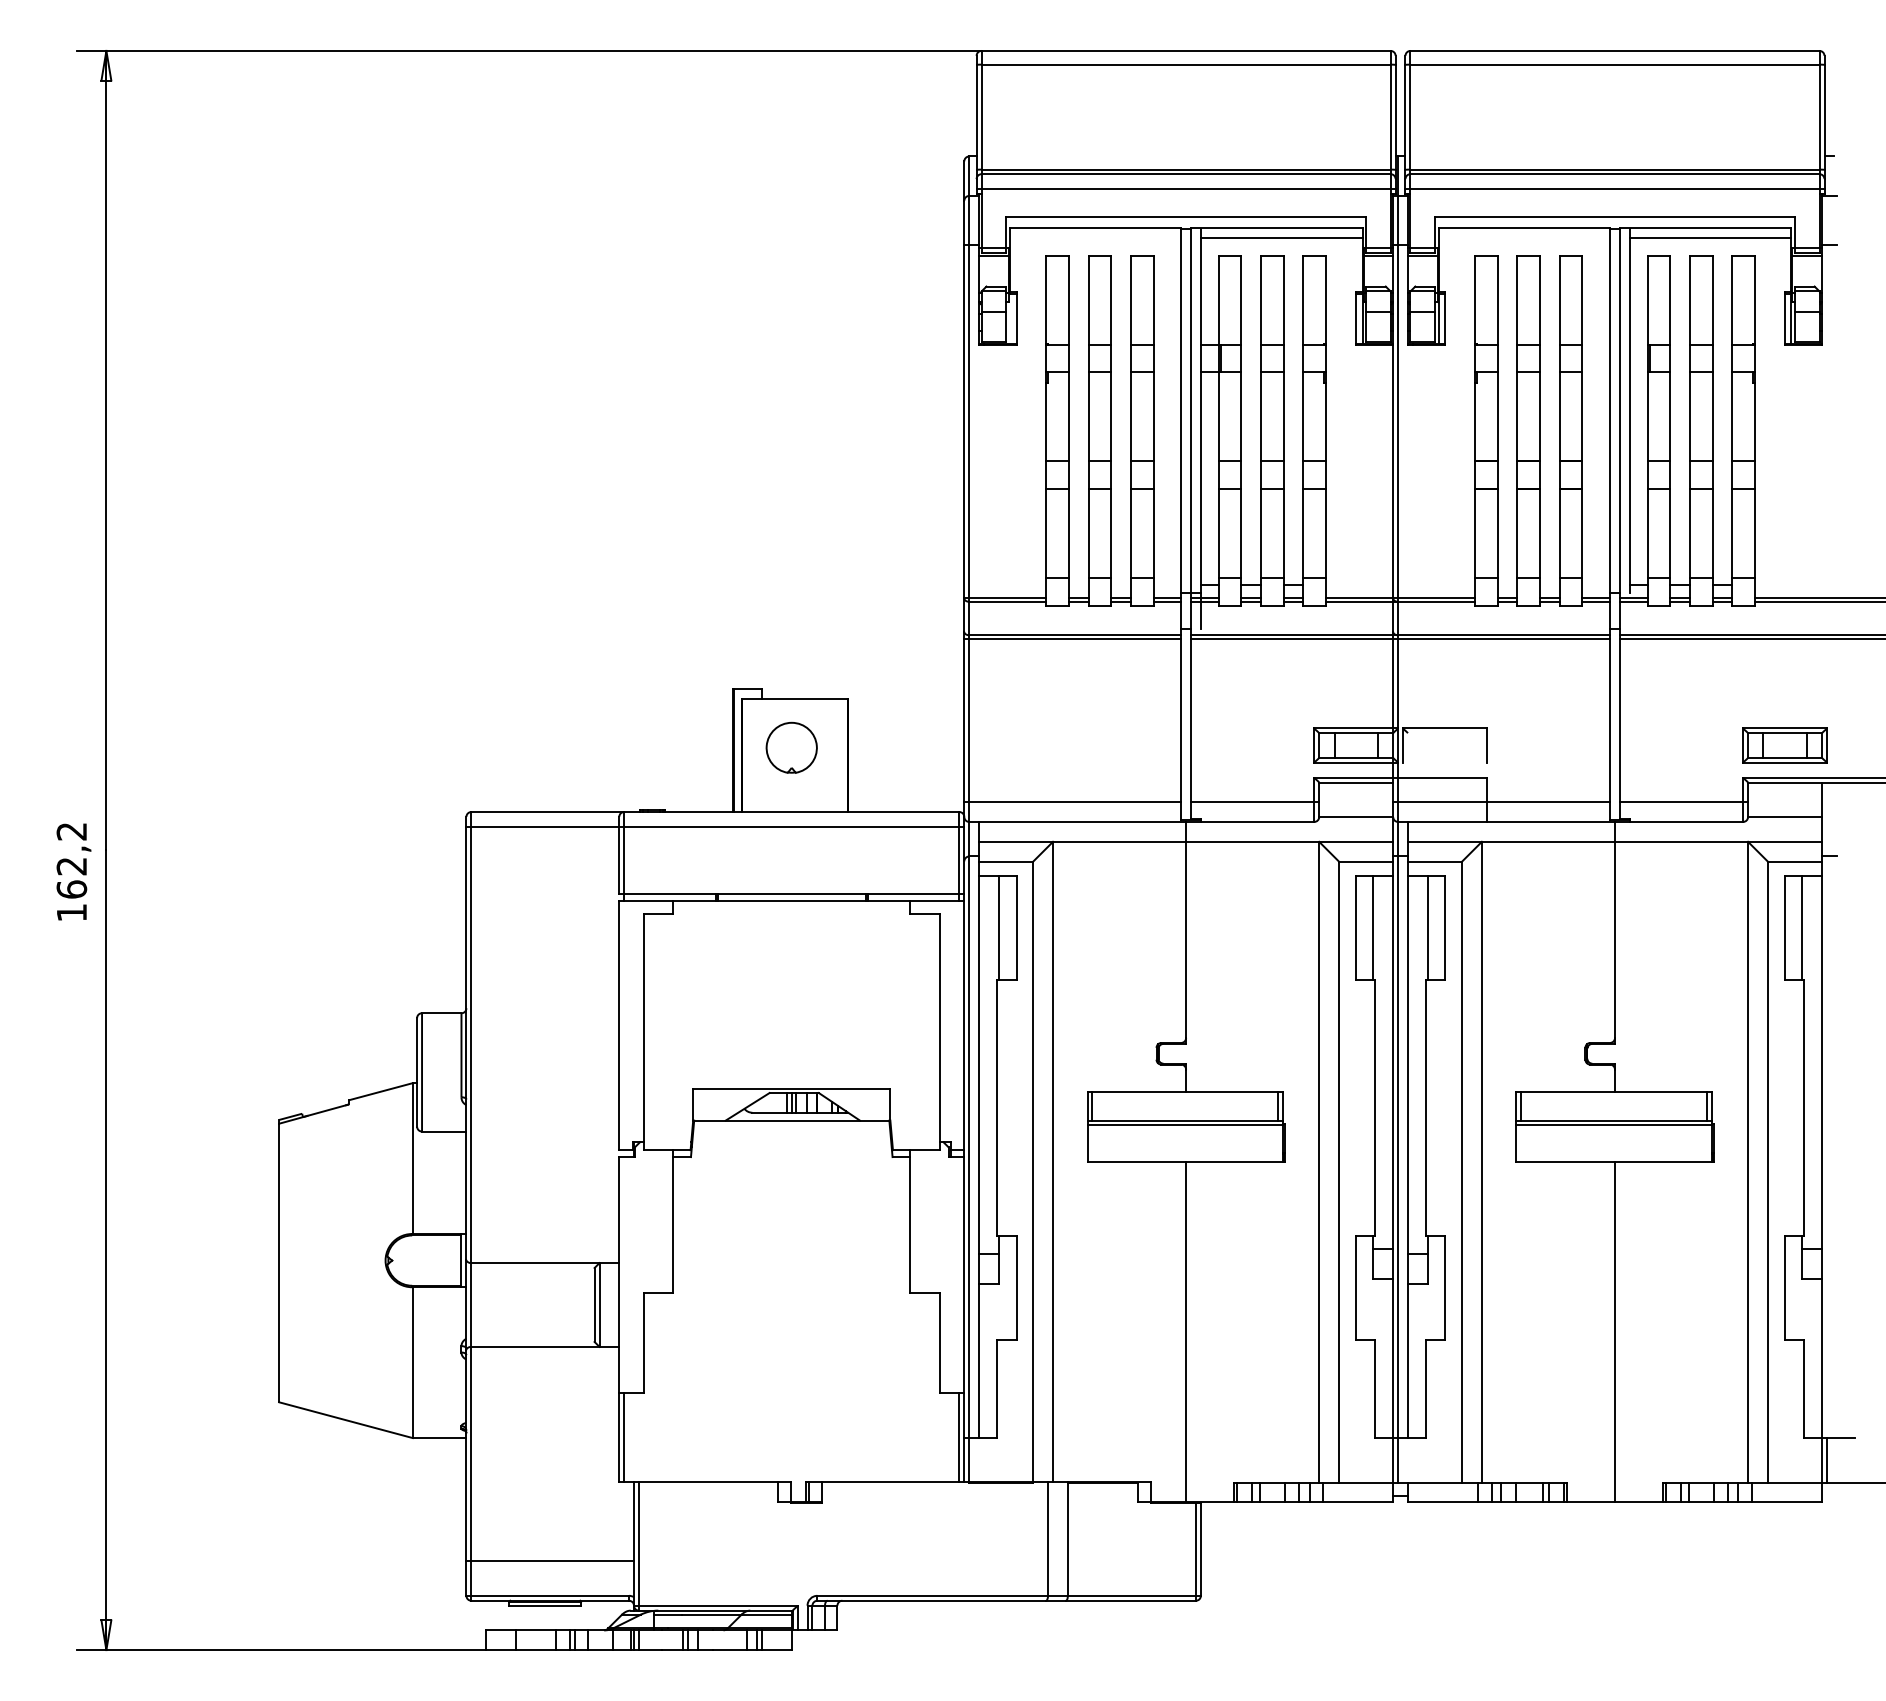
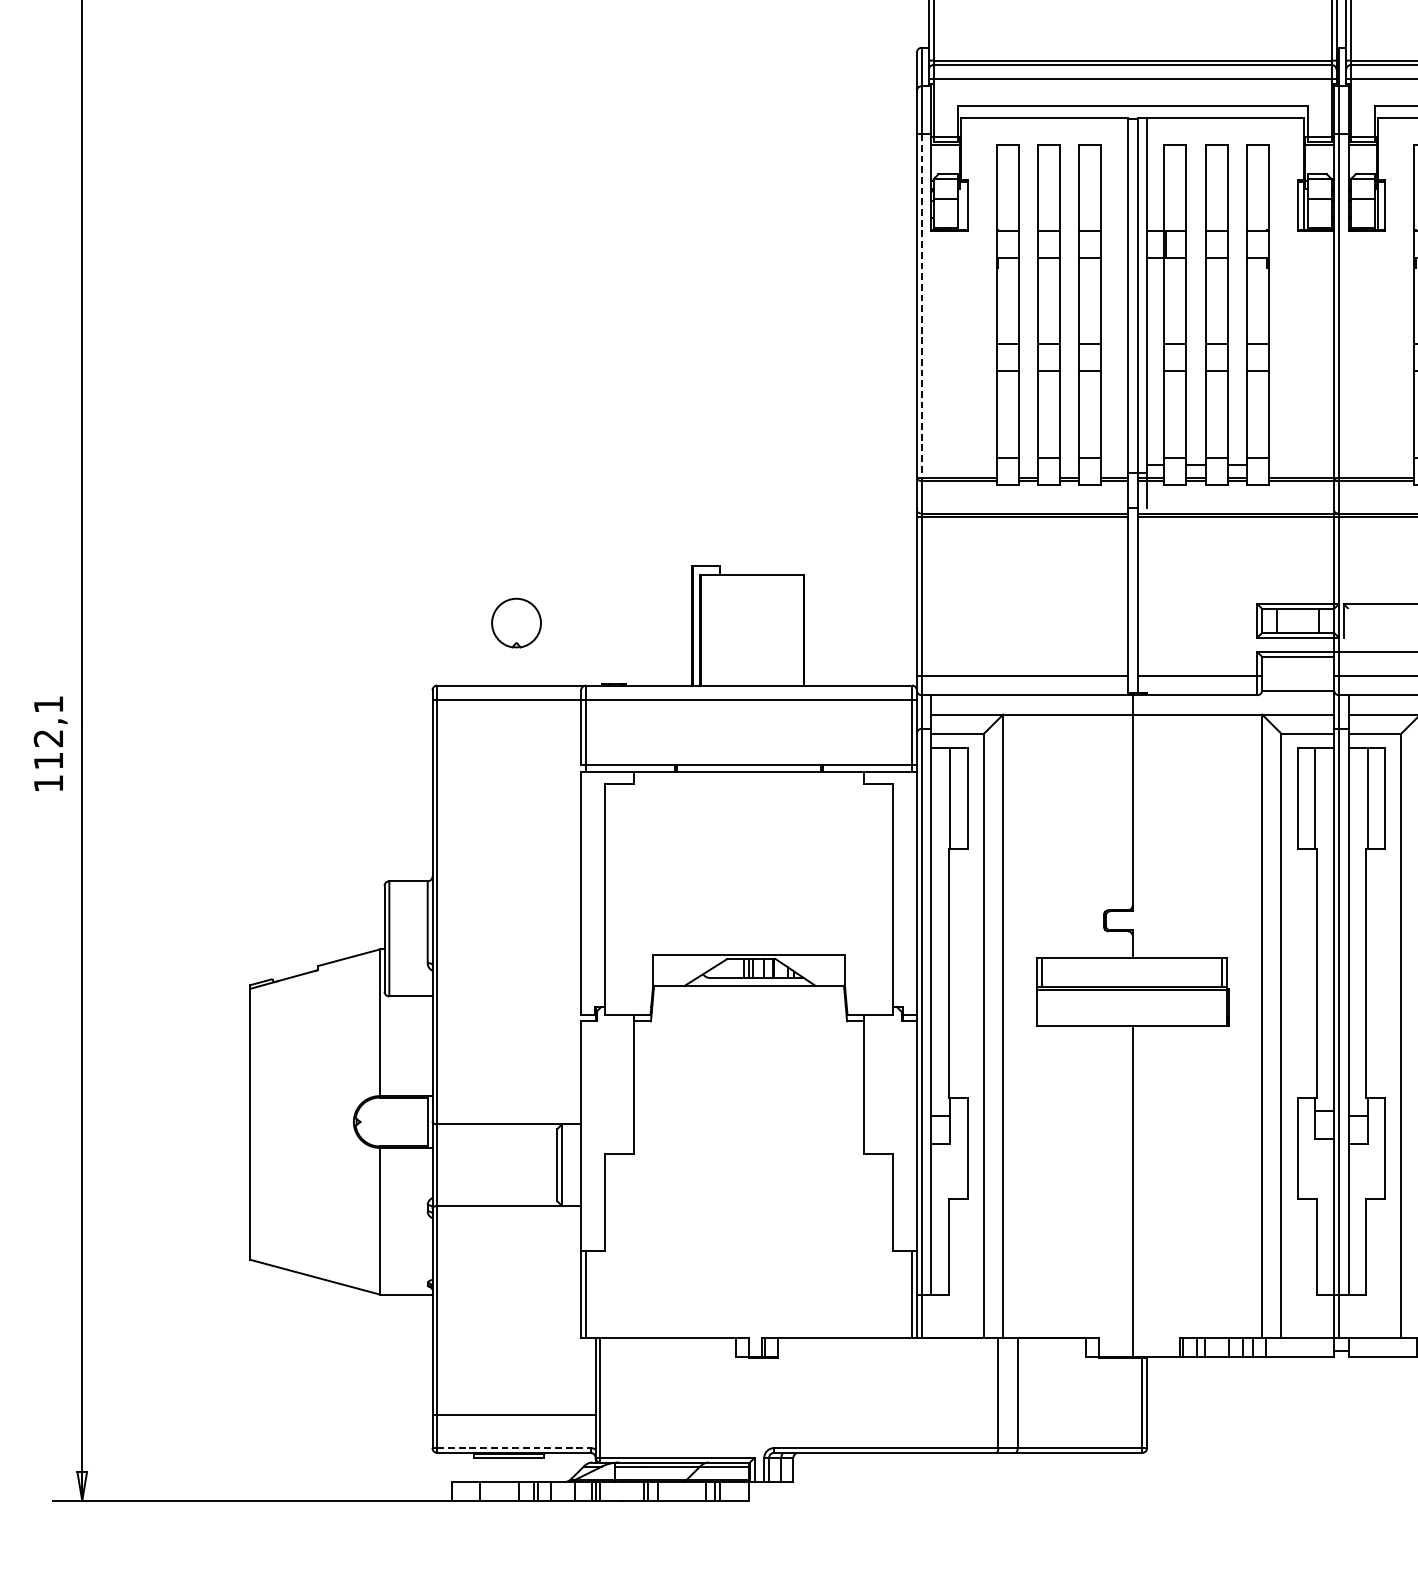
line: (1281, 238) -> (1225, 127), removed
line: (969, 421) -> (921, 305), solid -> dashed
part: (791, 747) -> (516, 622), moved
text: (71, 860) -> (48, 732), 162,2 -> 112,1
line: (550, 1595) -> (514, 1447), solid -> dashed

